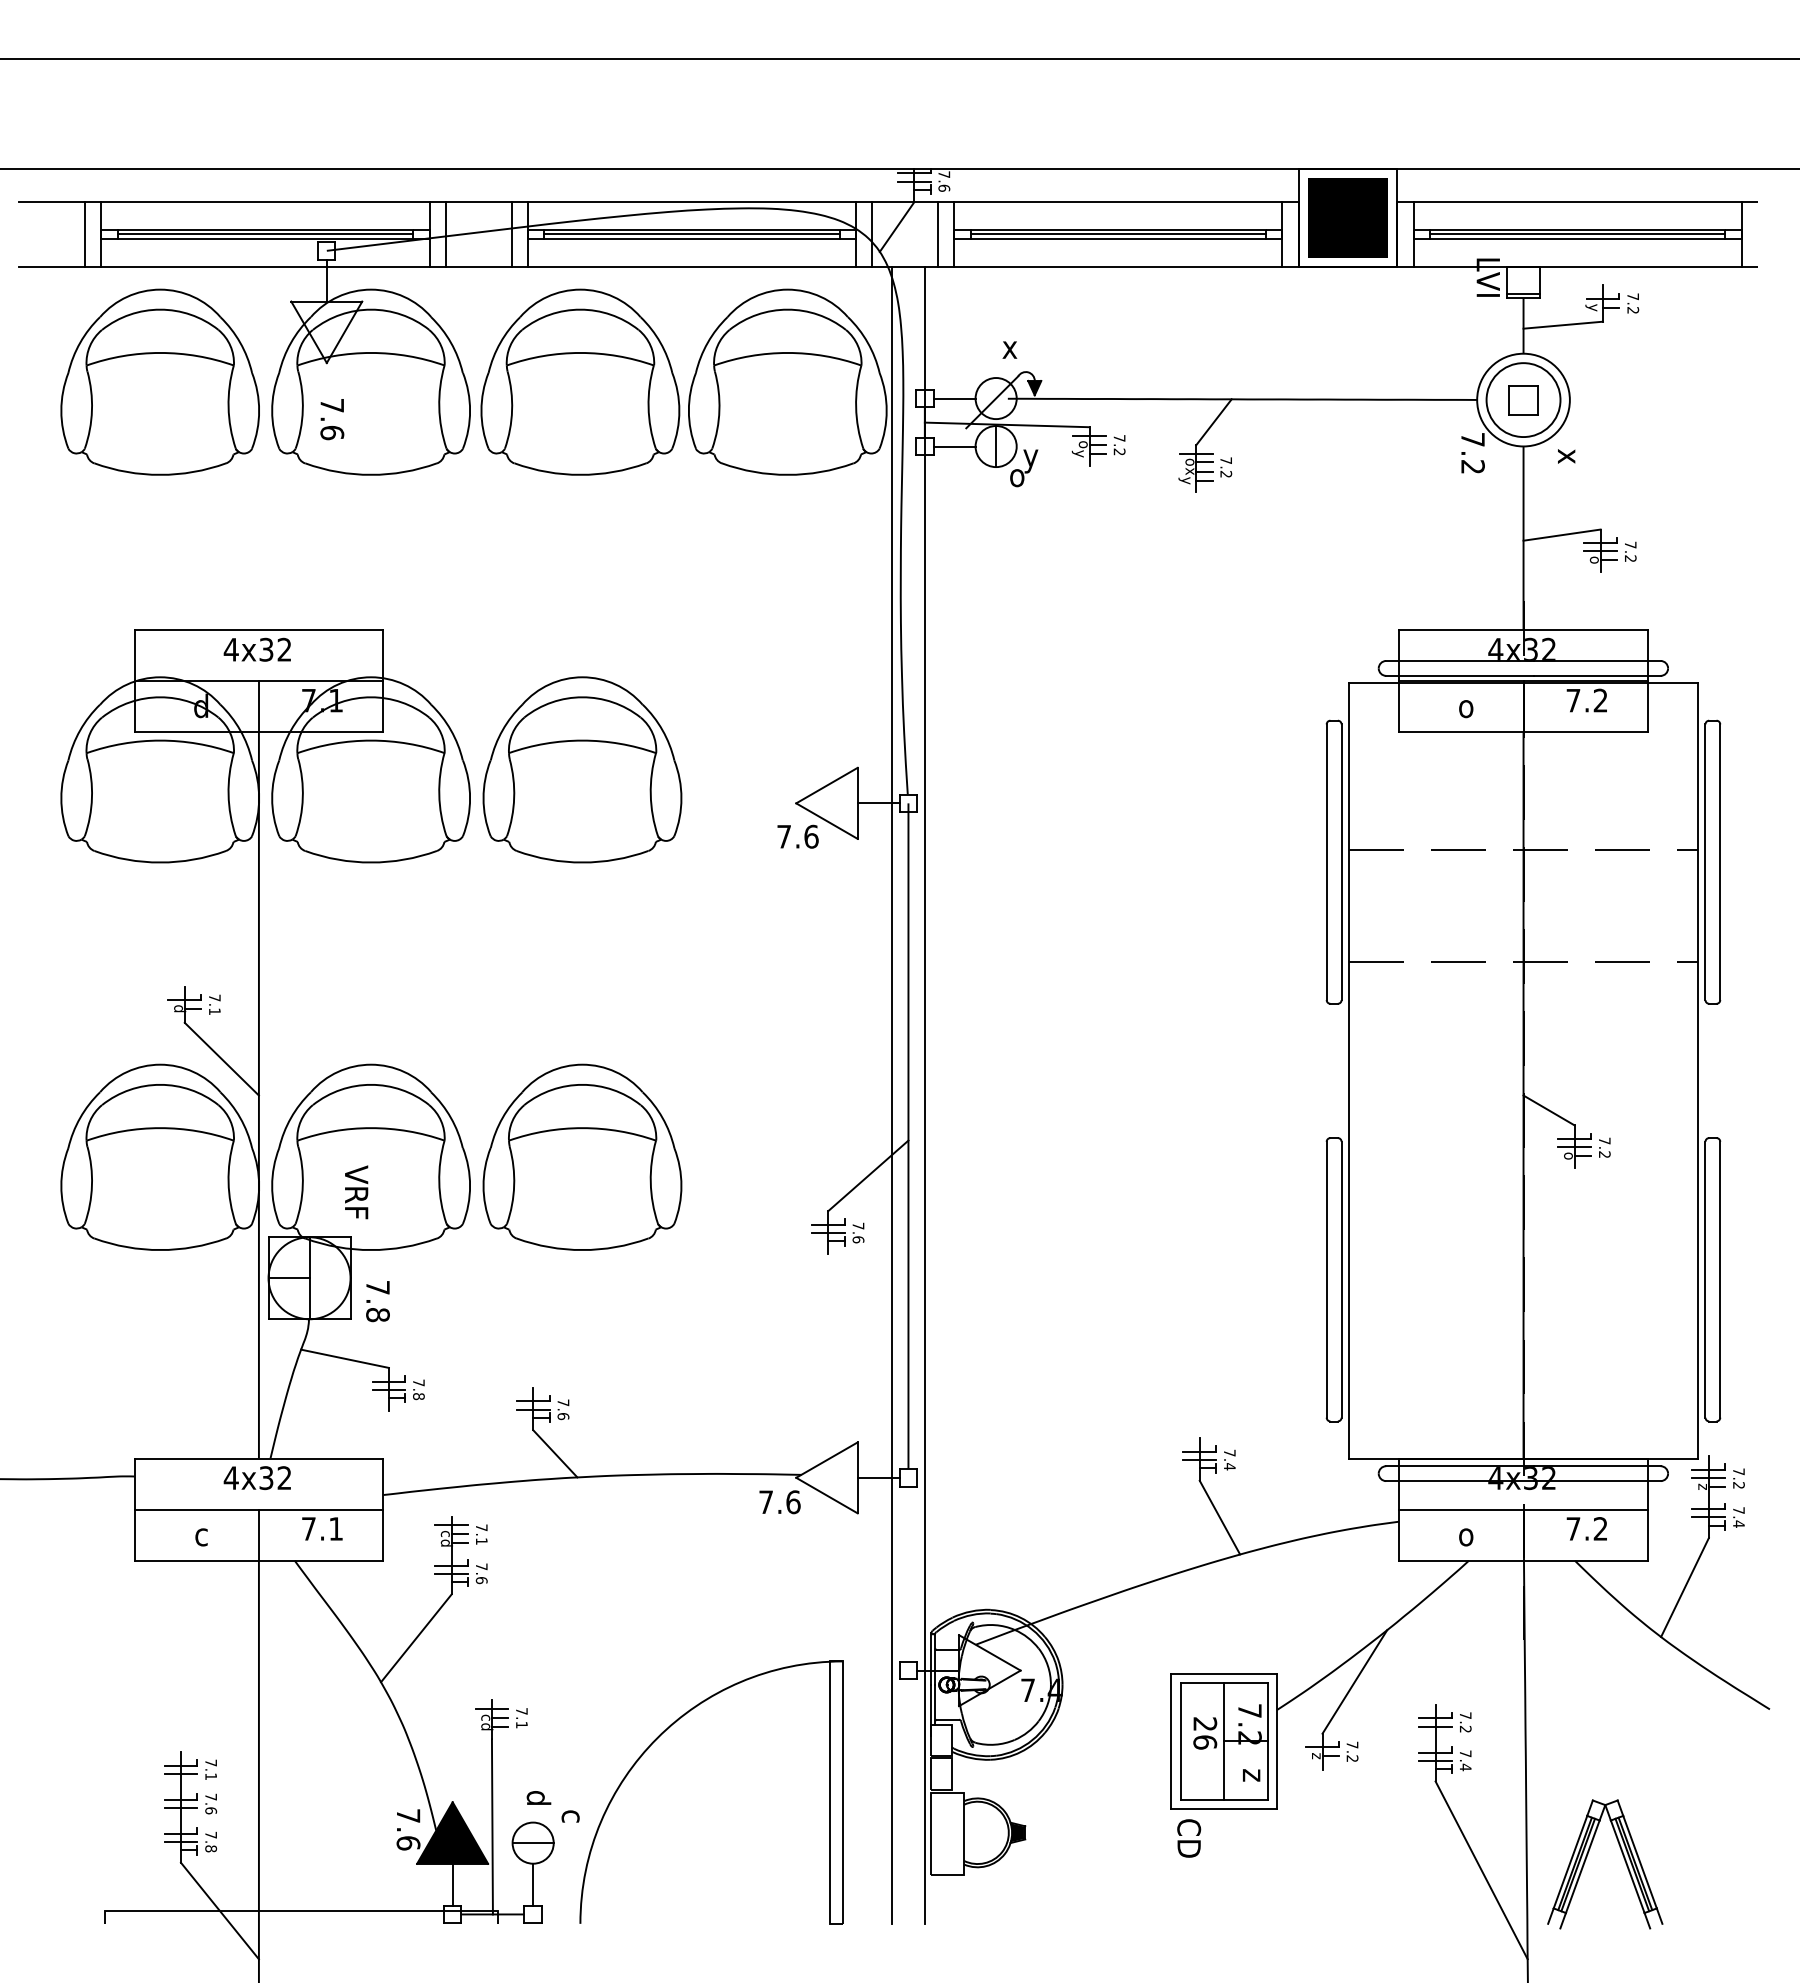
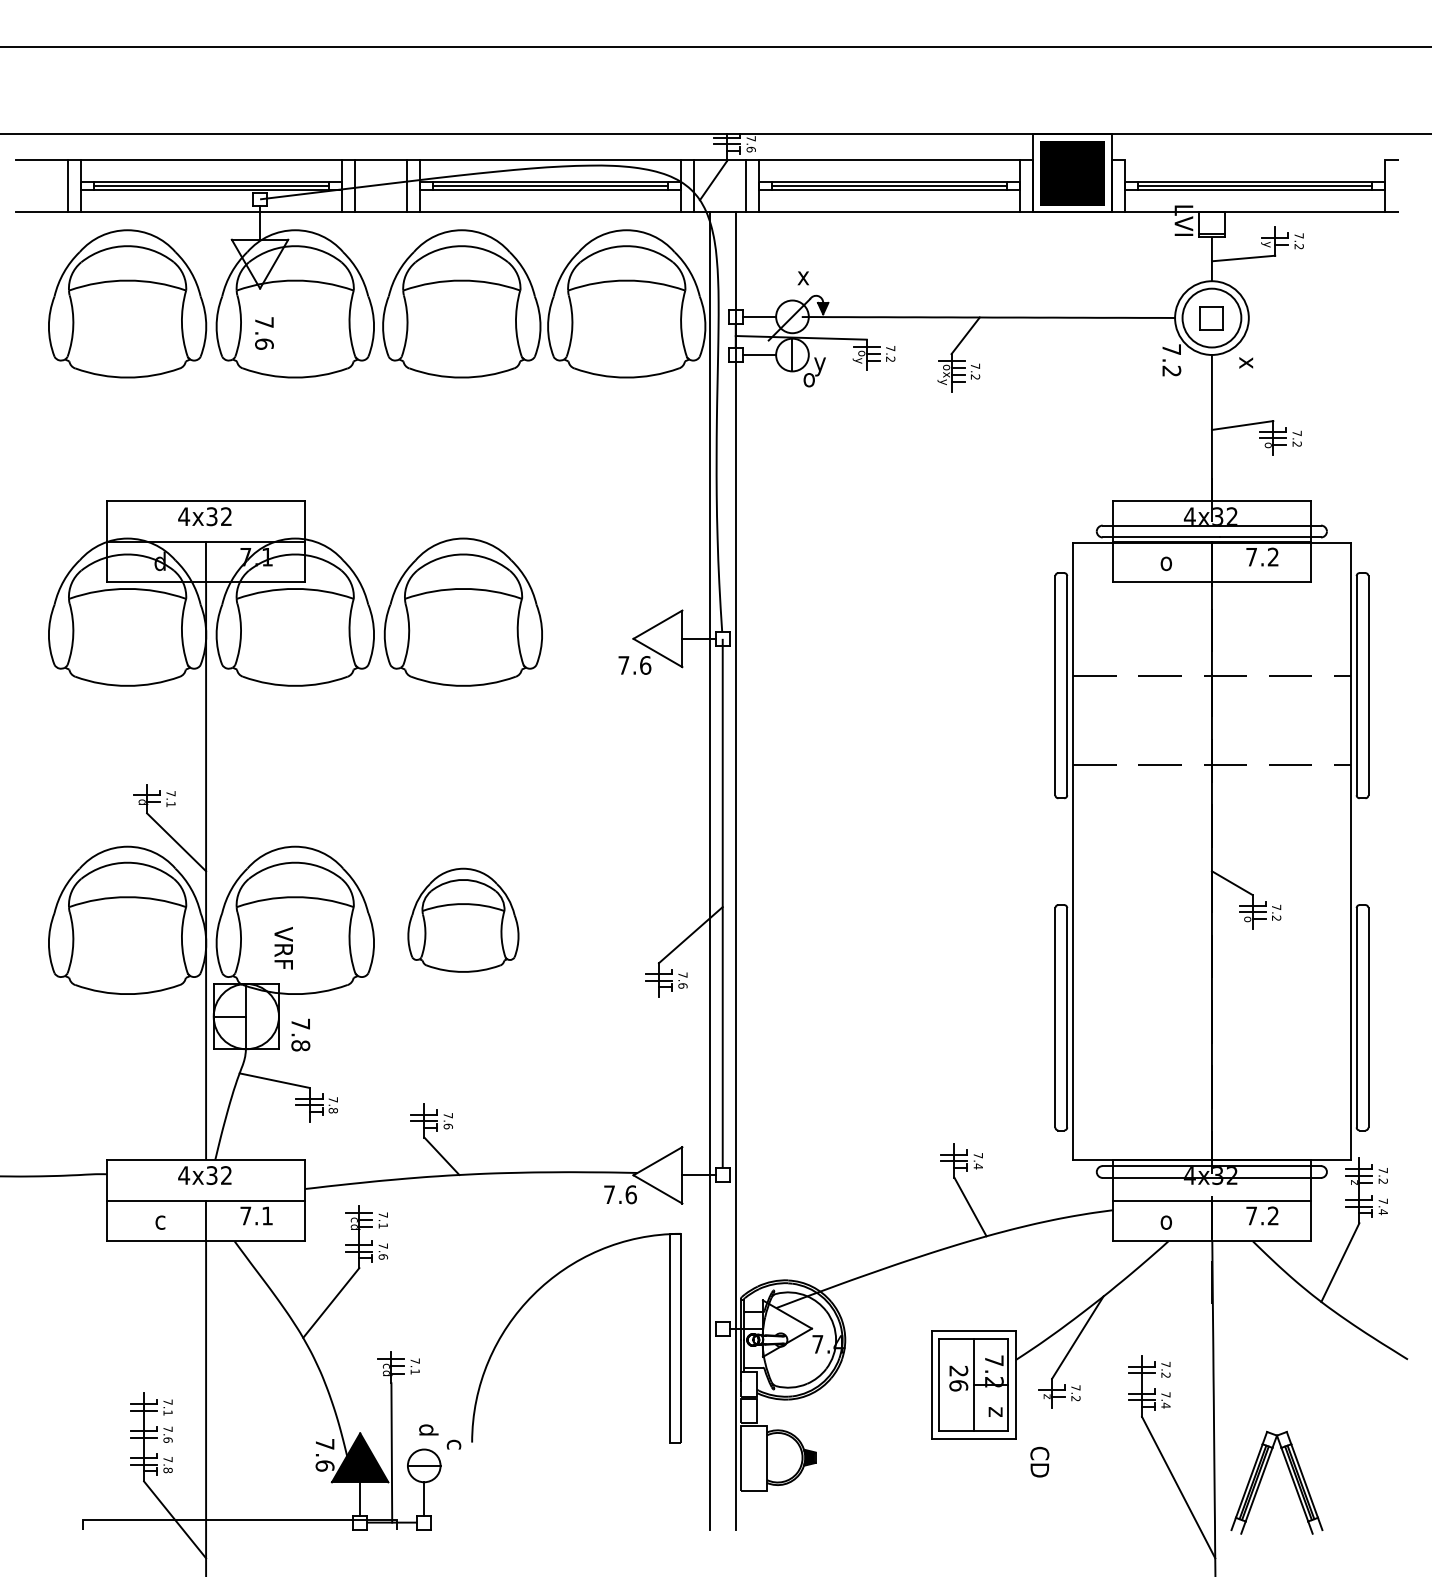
line: (1577, 201) -> (1254, 160), removed
part: (582, 1156) -> (463, 919), size x0.7
part: (658, 1738) -> (534, 1295), moved
text: (1189, 1838) -> (1040, 1462), moved

